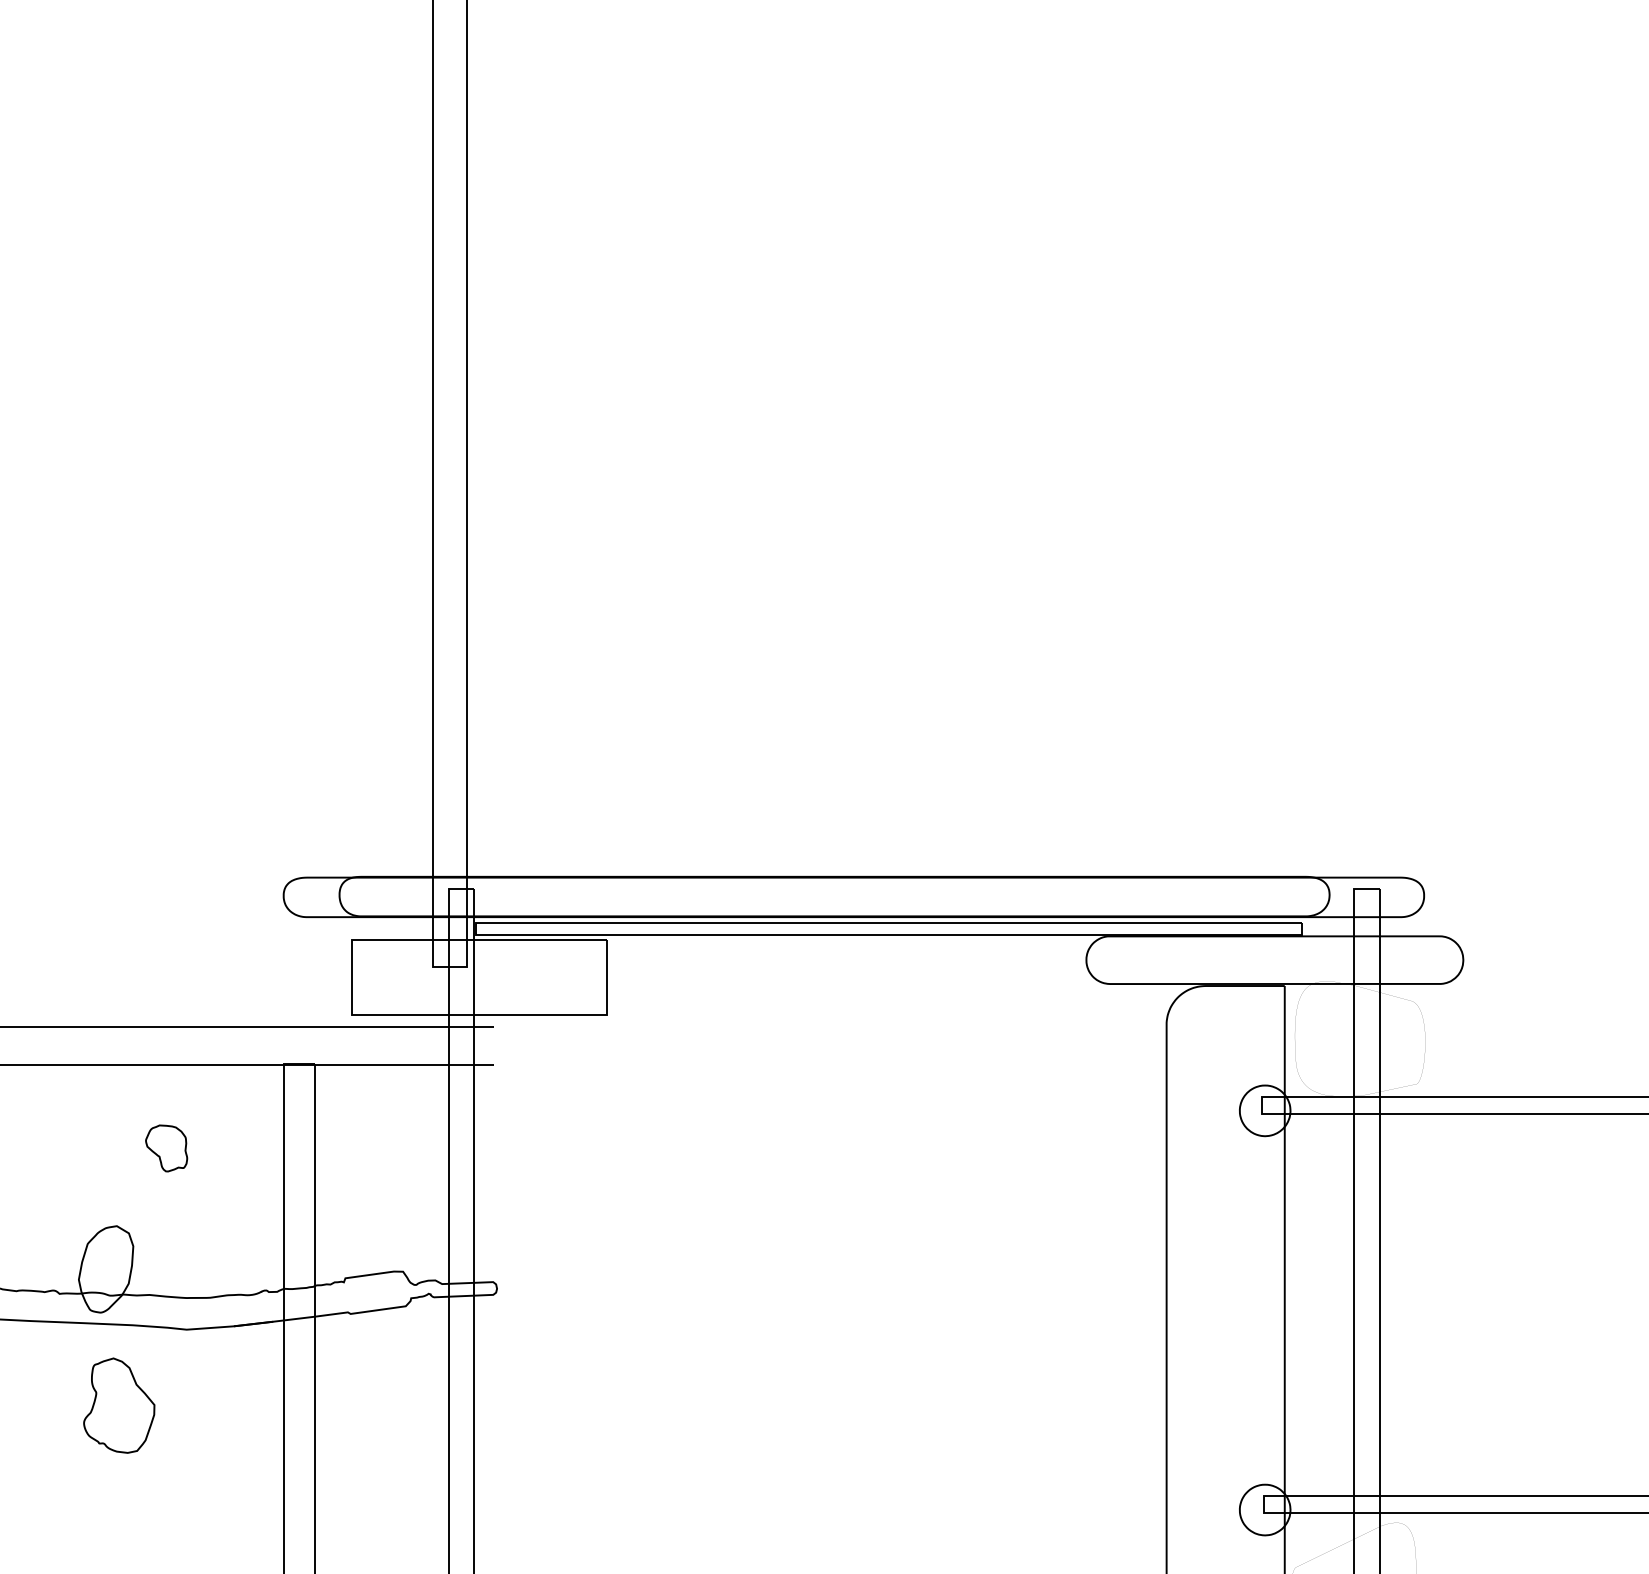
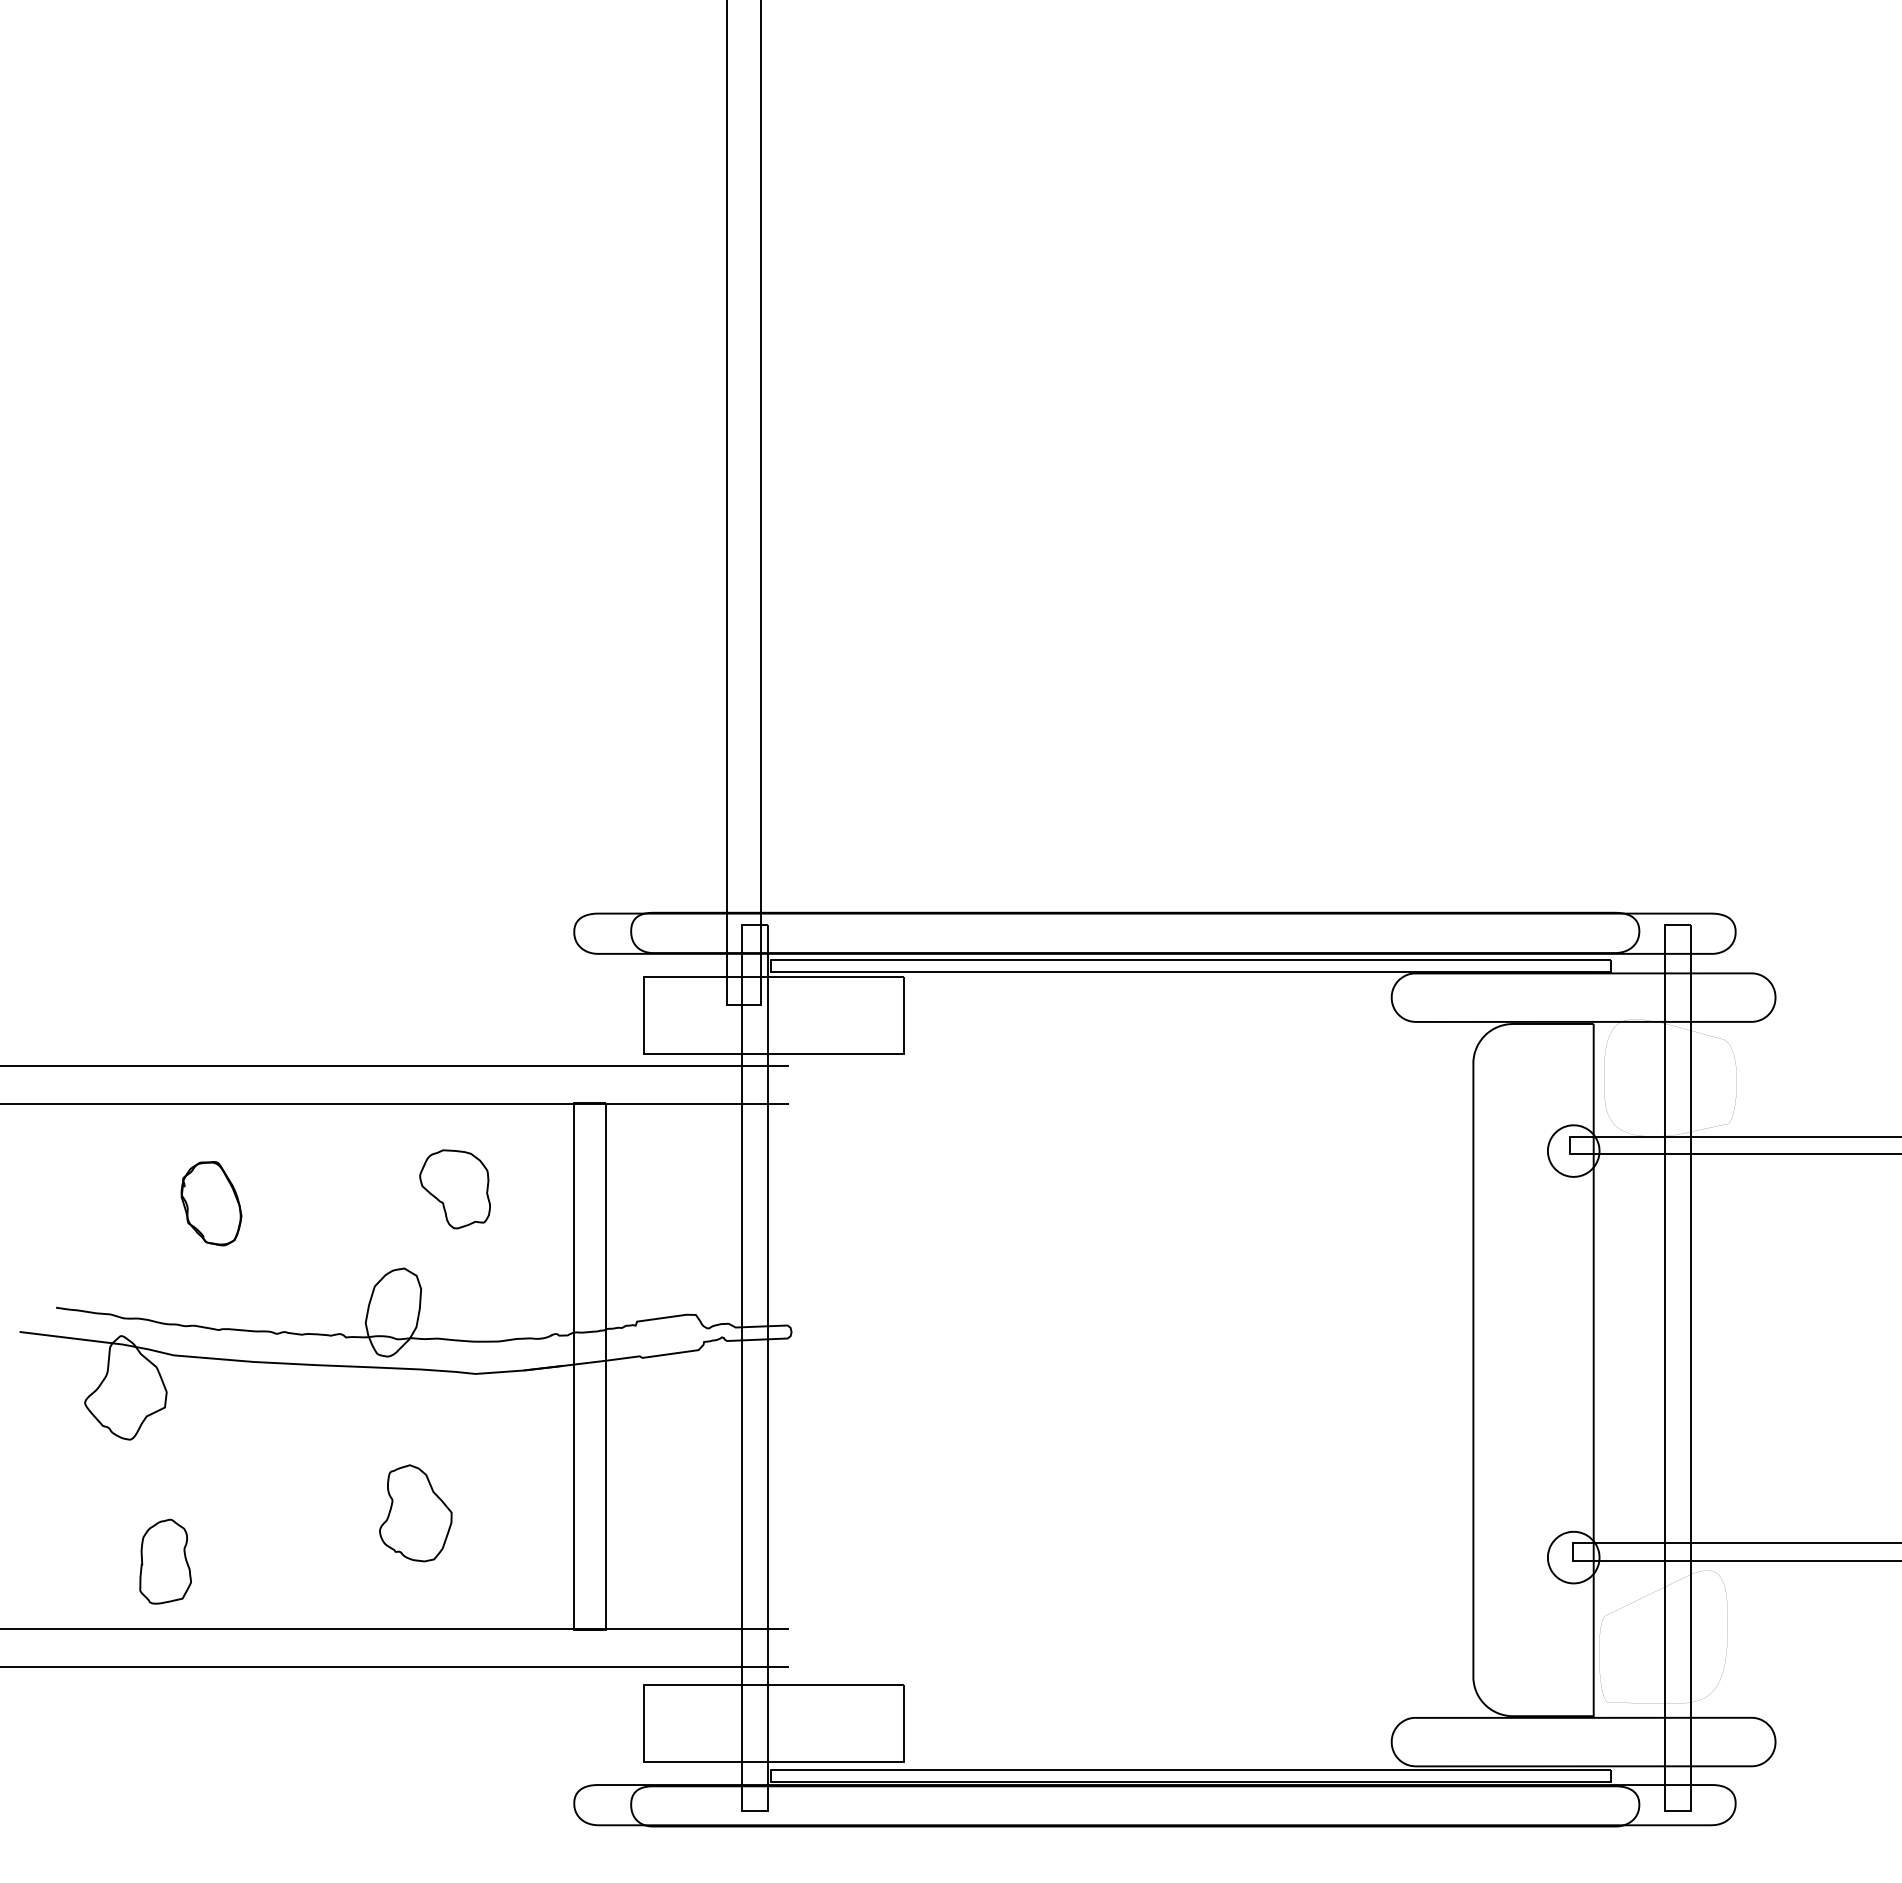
part: (166, 1148) -> (454, 1189), size x1.67
part: (118, 1405) -> (415, 1513), moved

